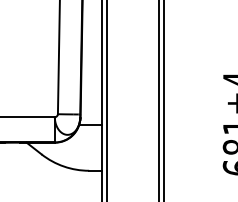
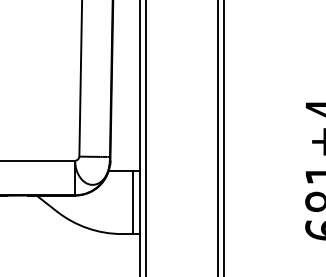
line: (97, 147) -> (133, 202), added

